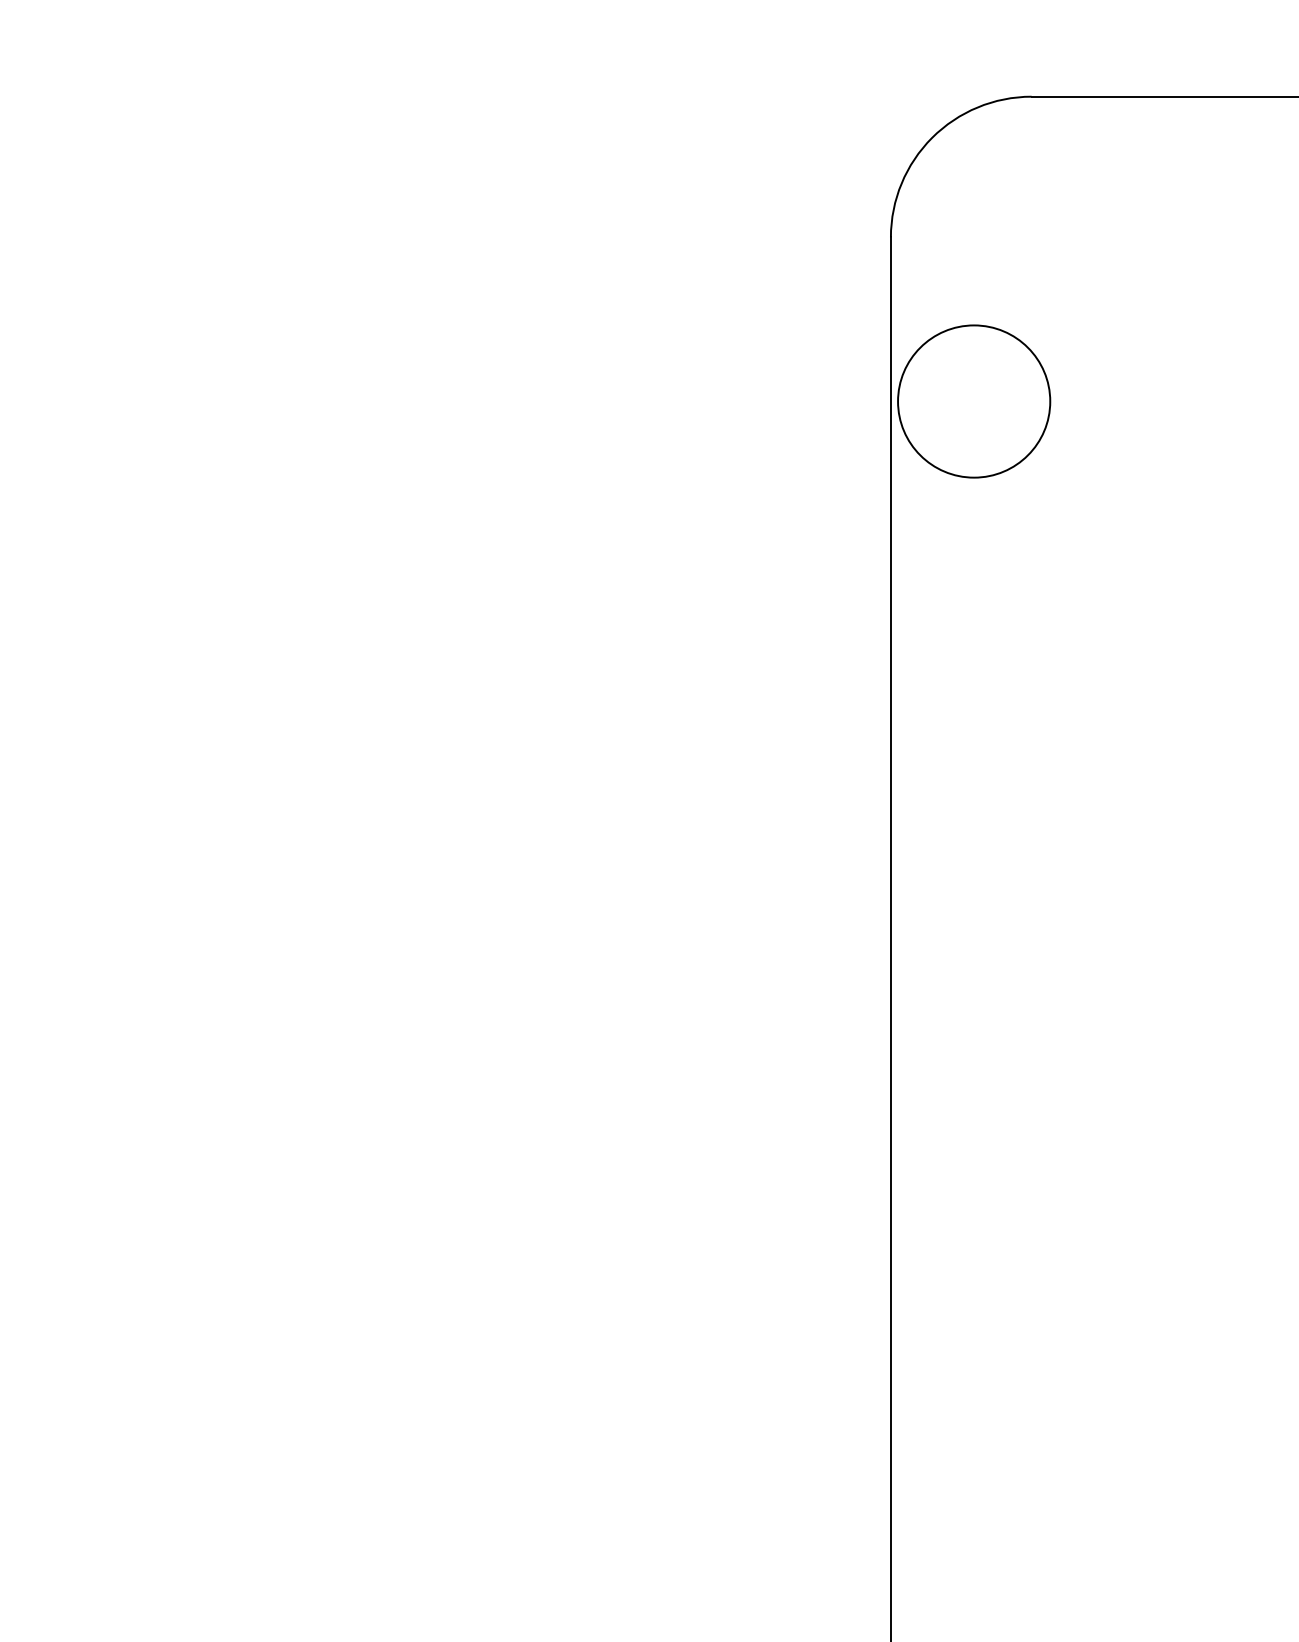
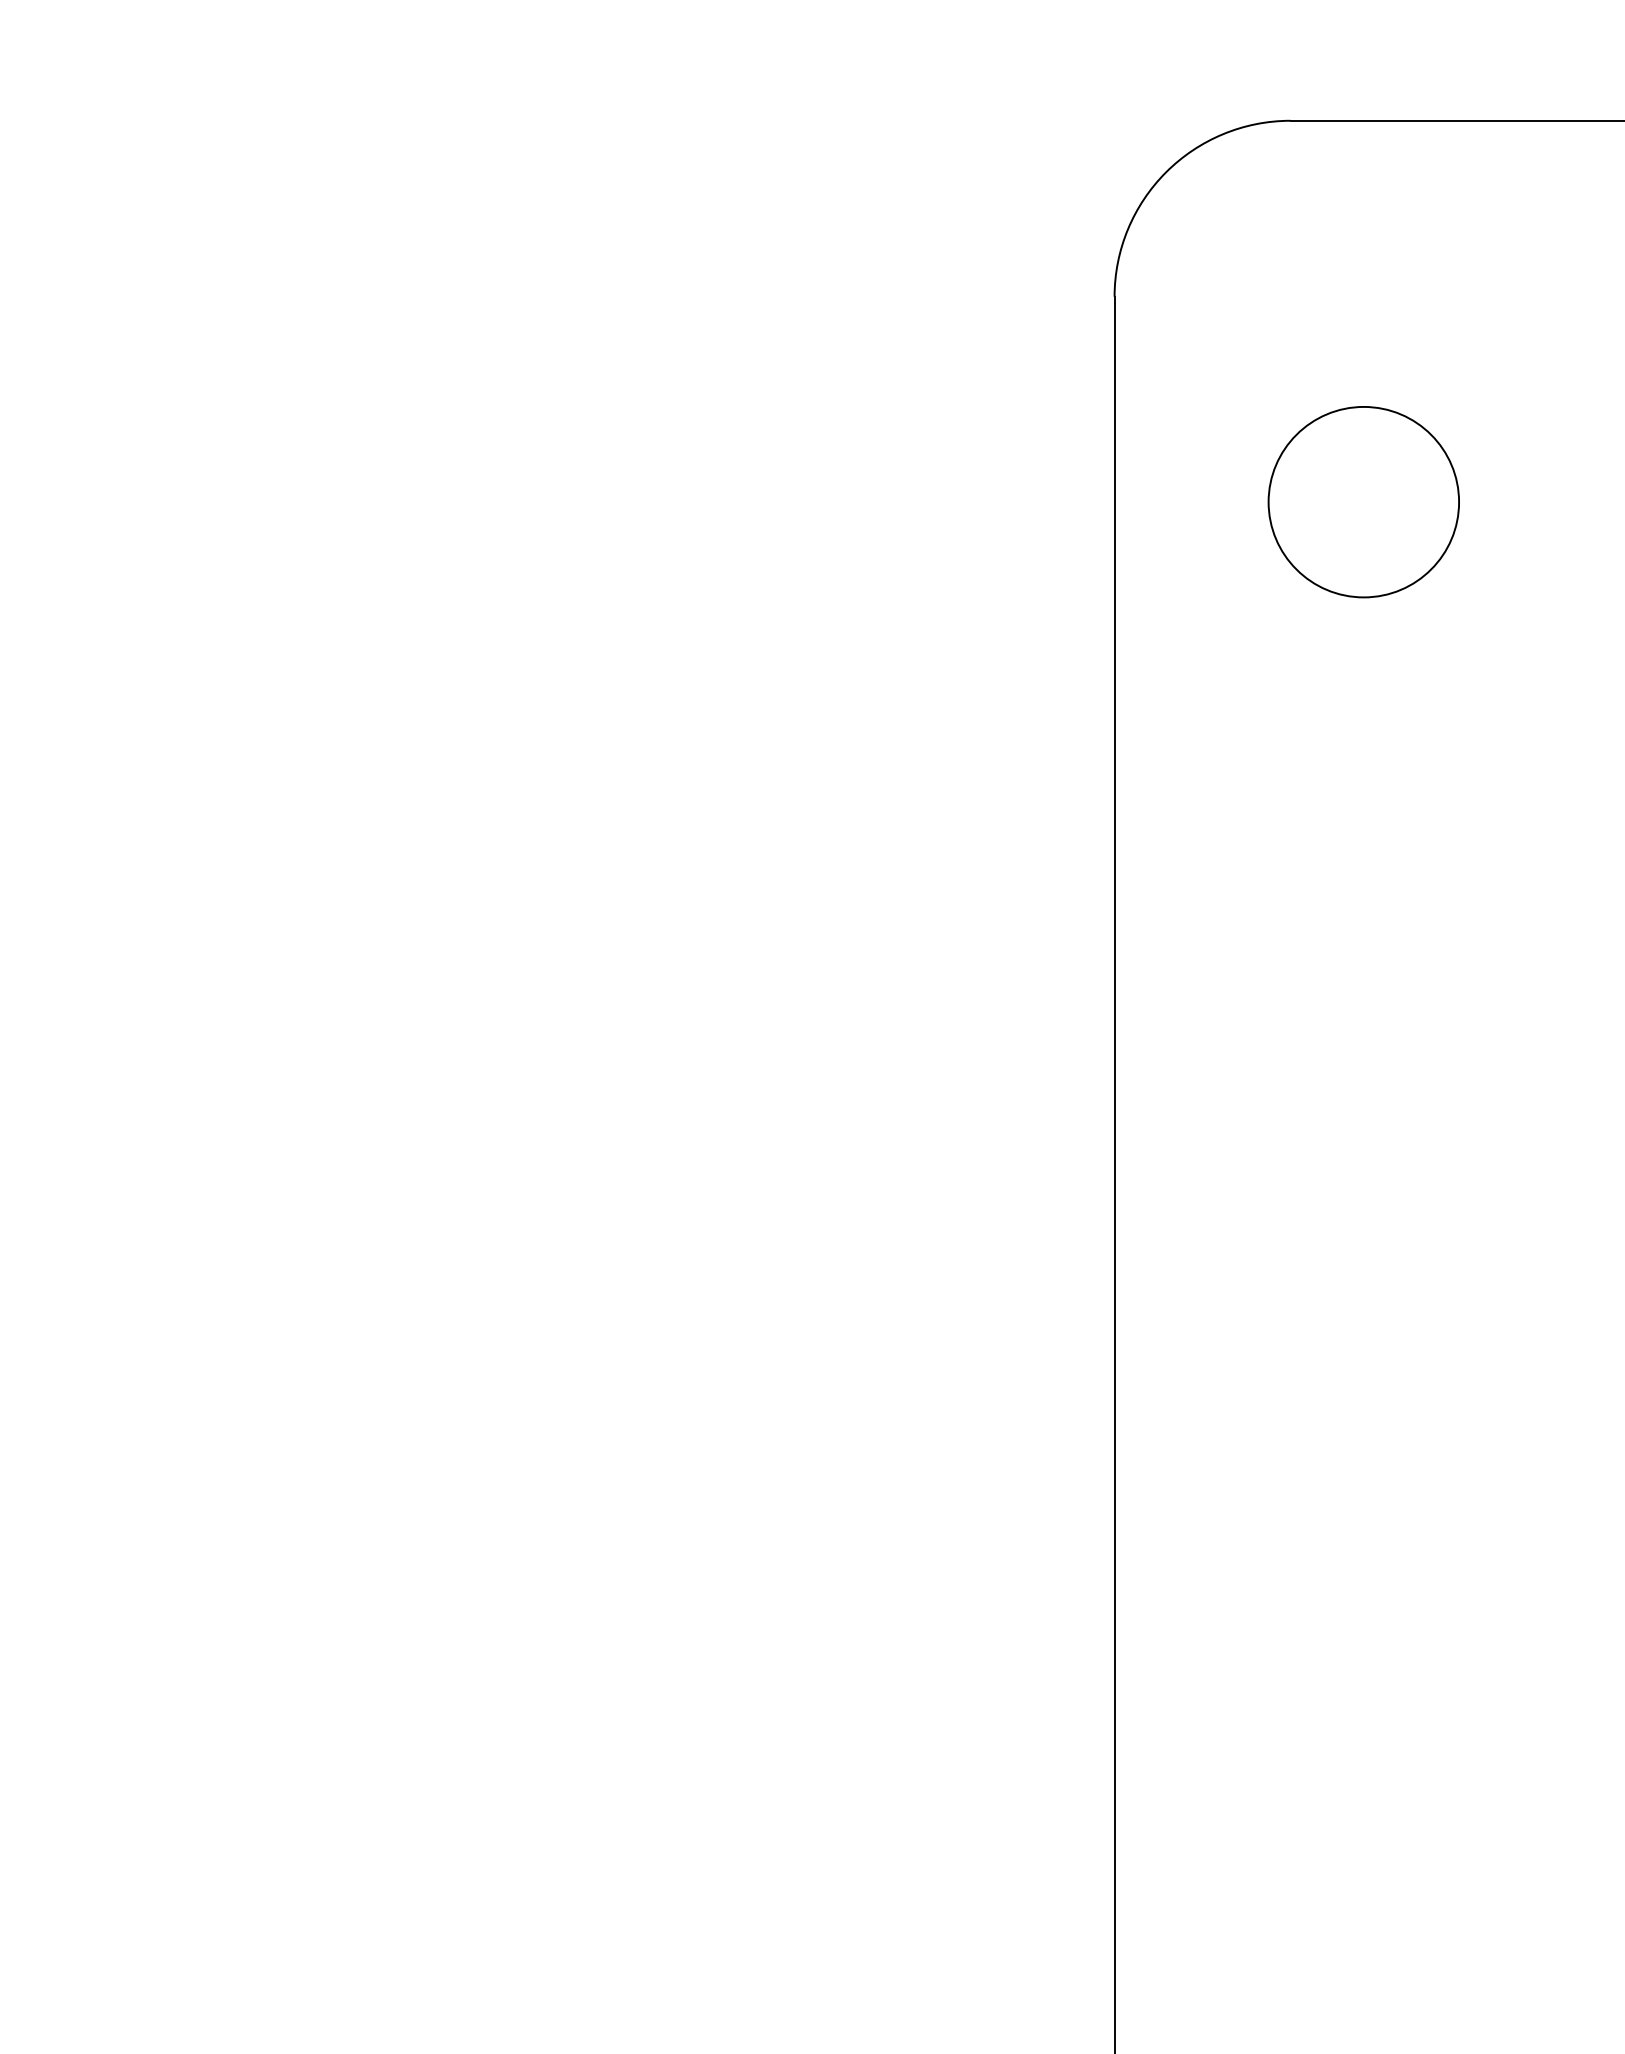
circle: (974, 401) -> (1364, 502), moved

